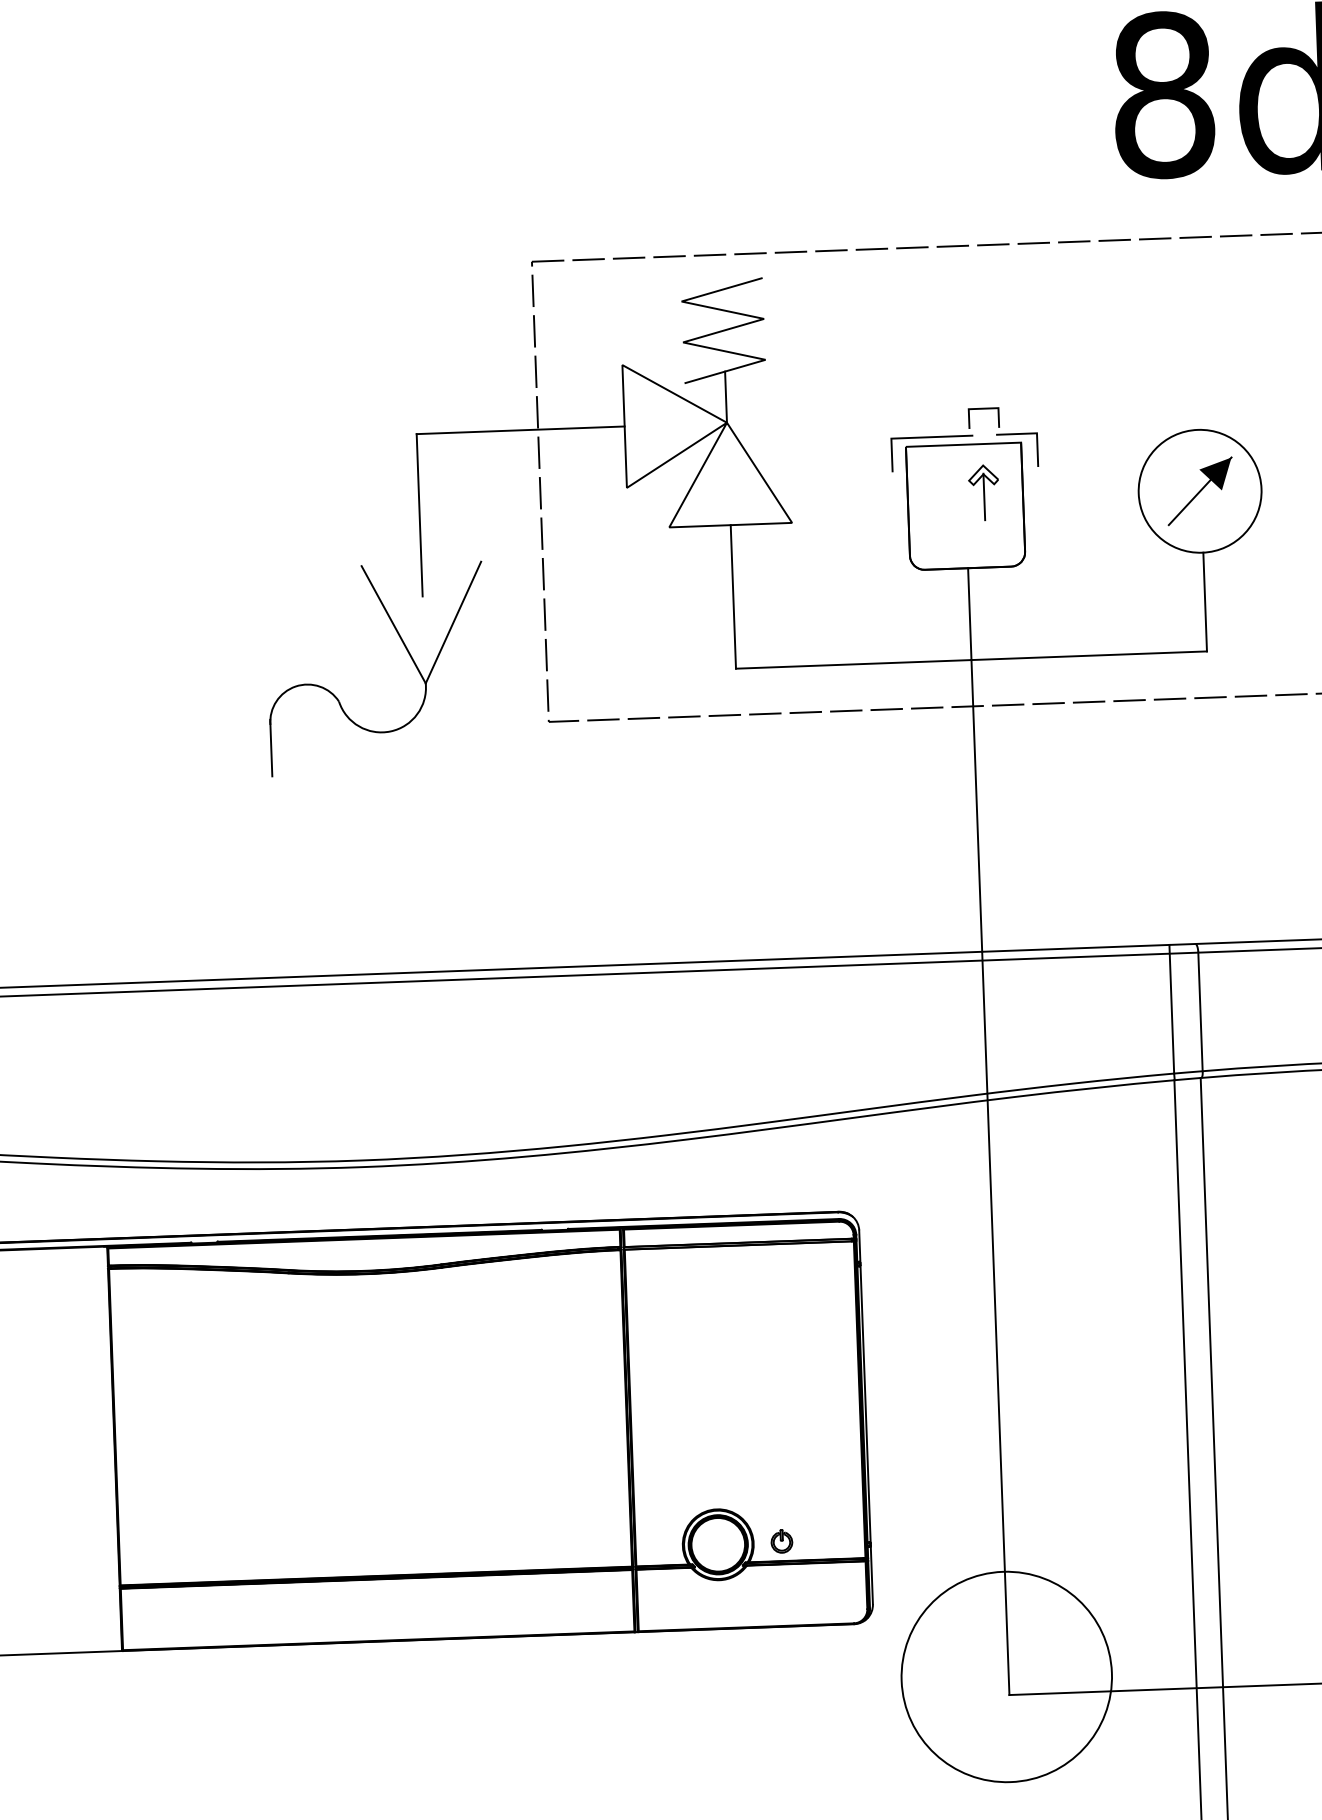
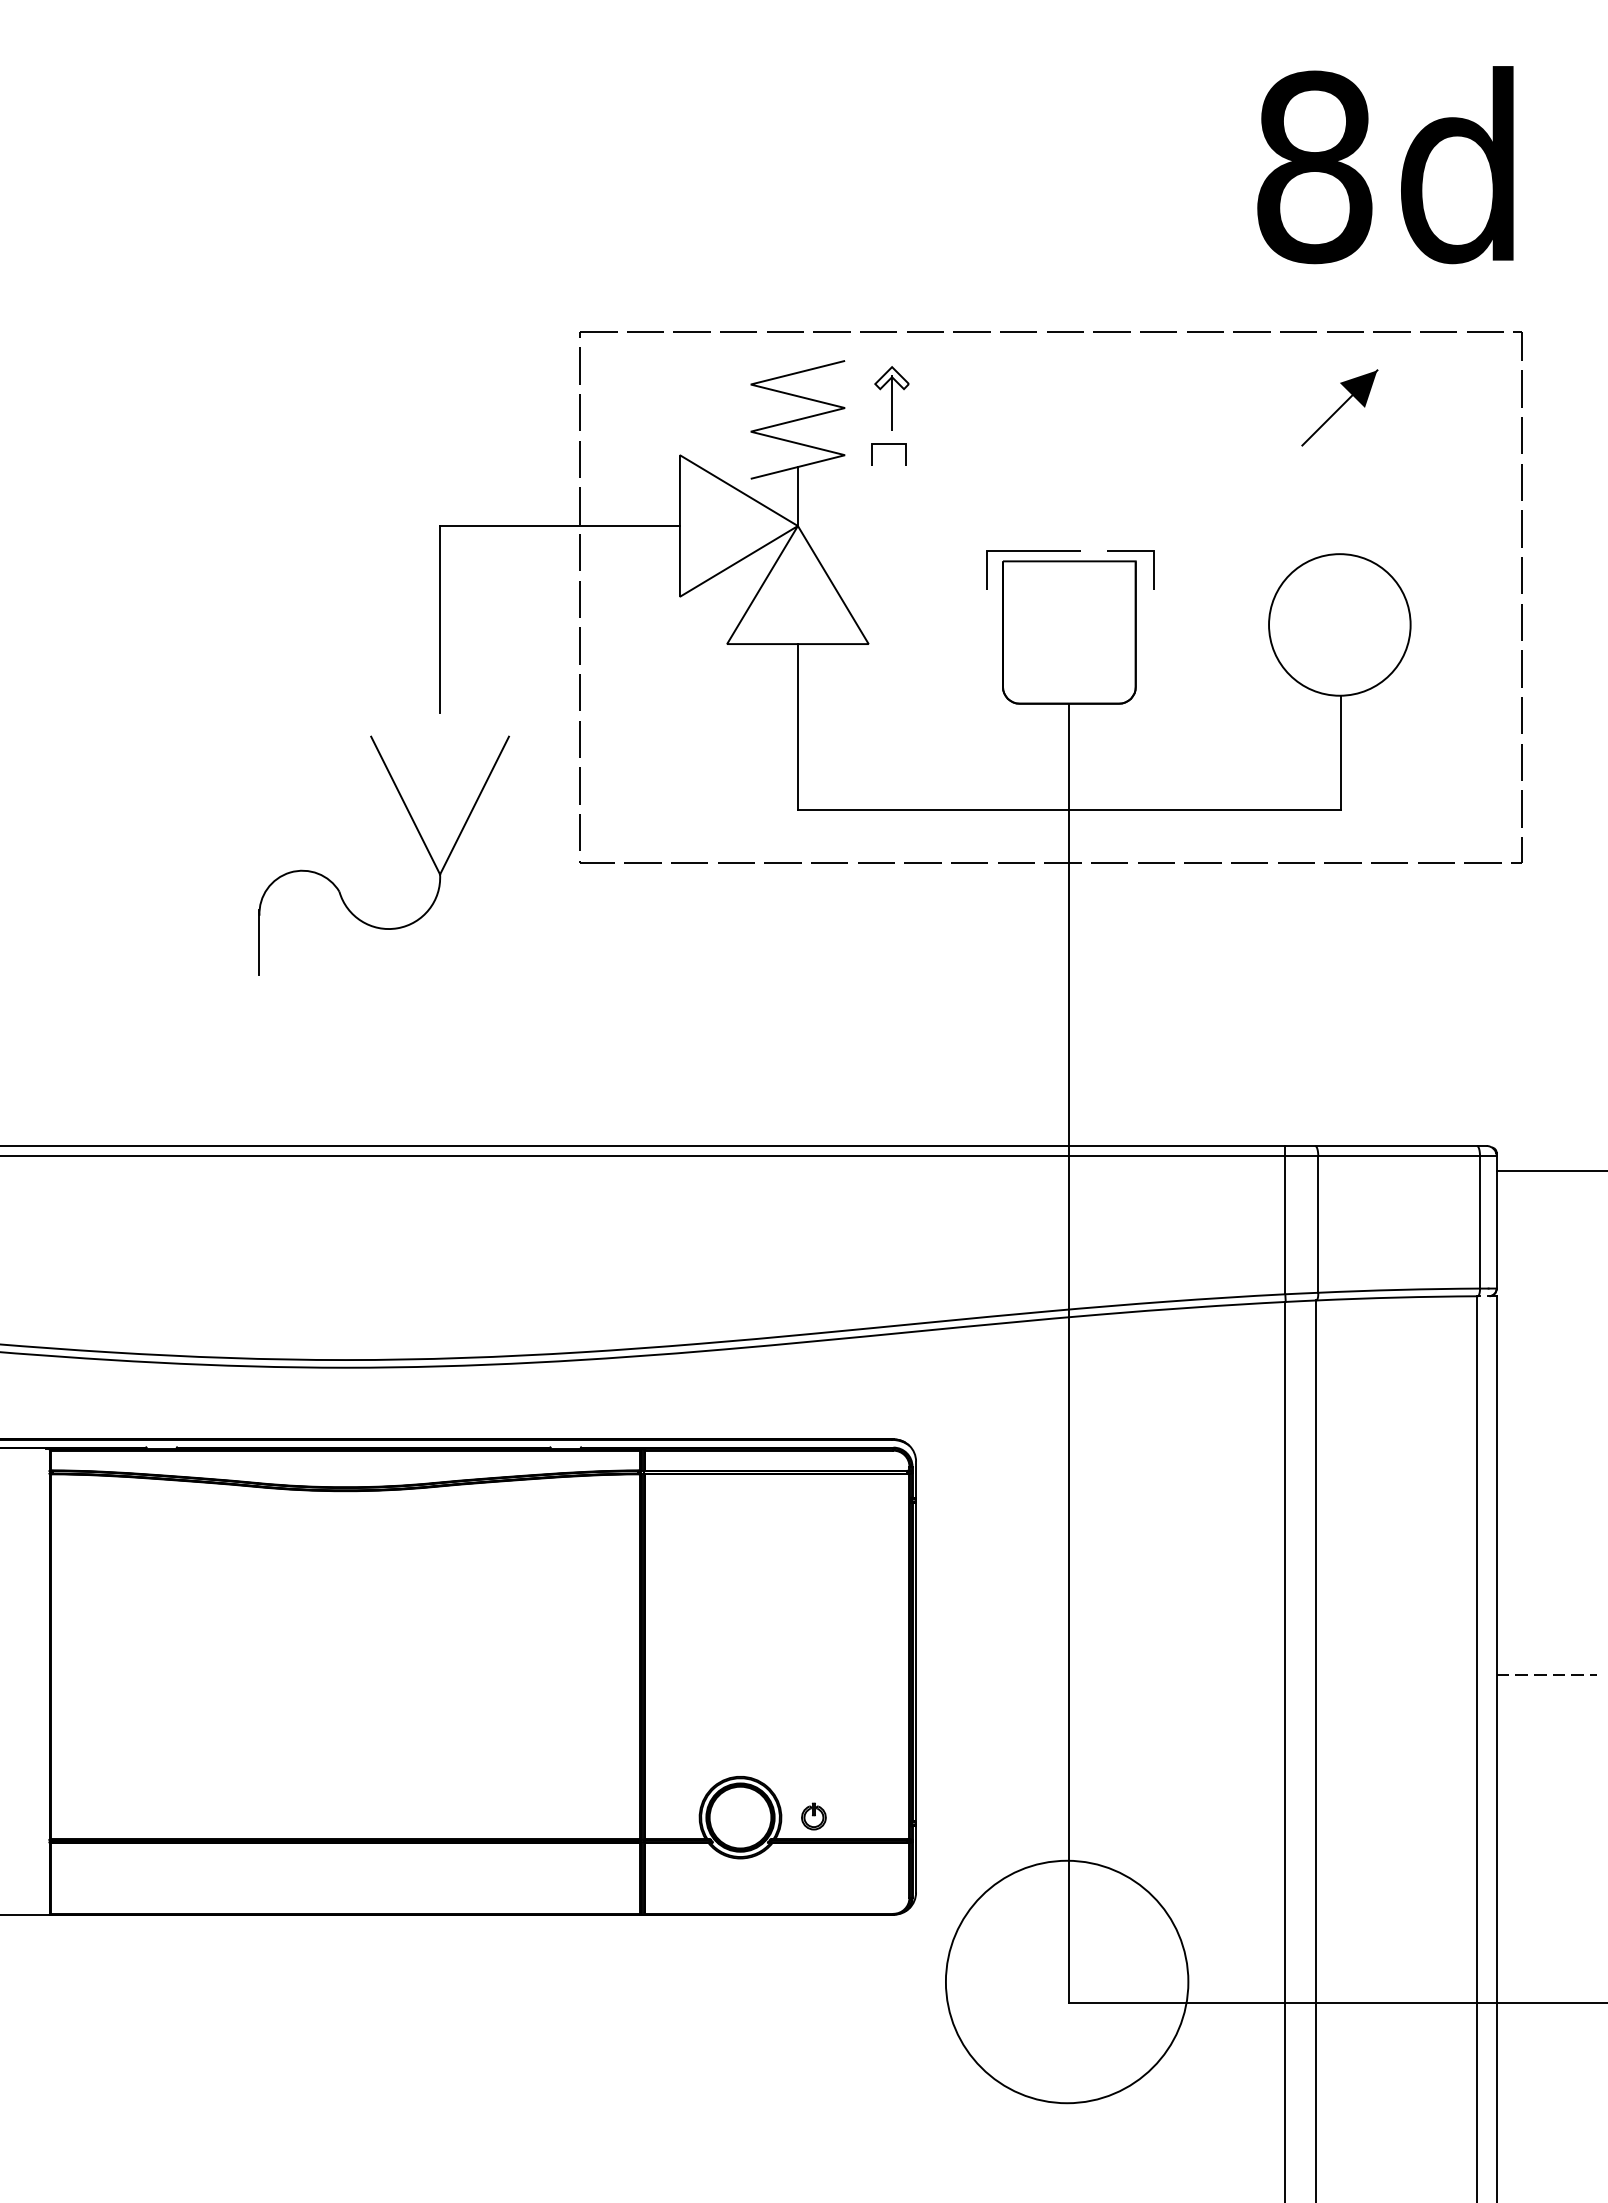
line: (983, 409) -> (888, 444), moved
part: (1199, 490) -> (1339, 407), moved
part: (983, 492) -> (891, 398), moved
part: (407, 651) -> (420, 837), moved

